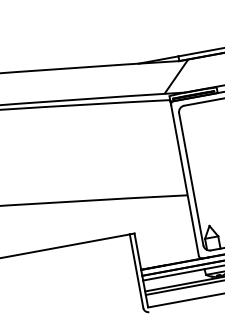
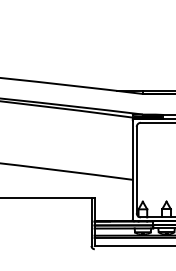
hatch: (174, 75) -> (138, 102), removed

